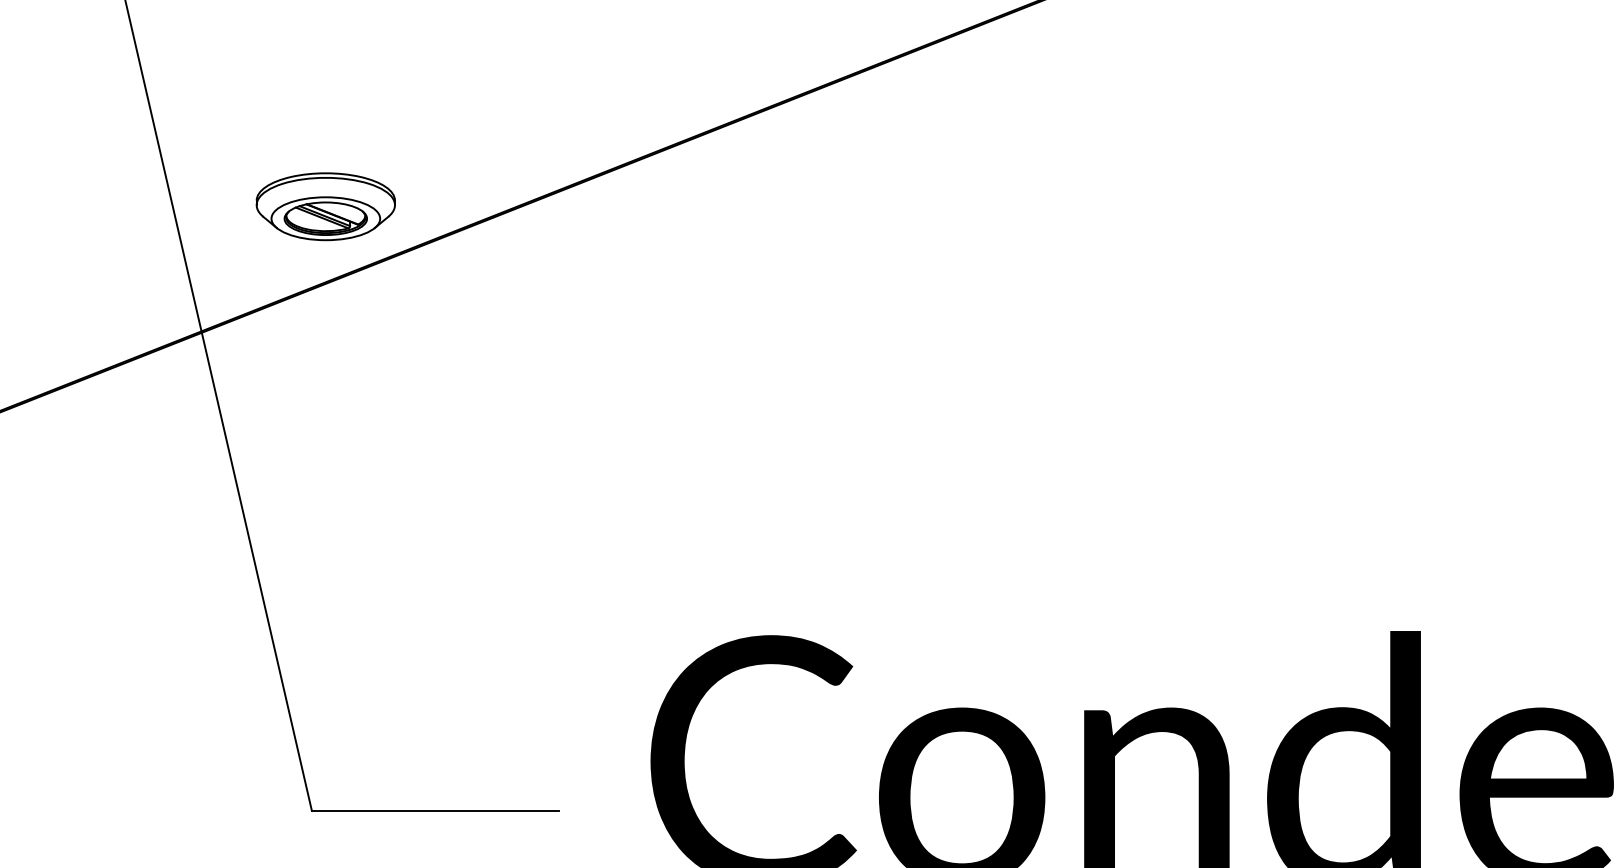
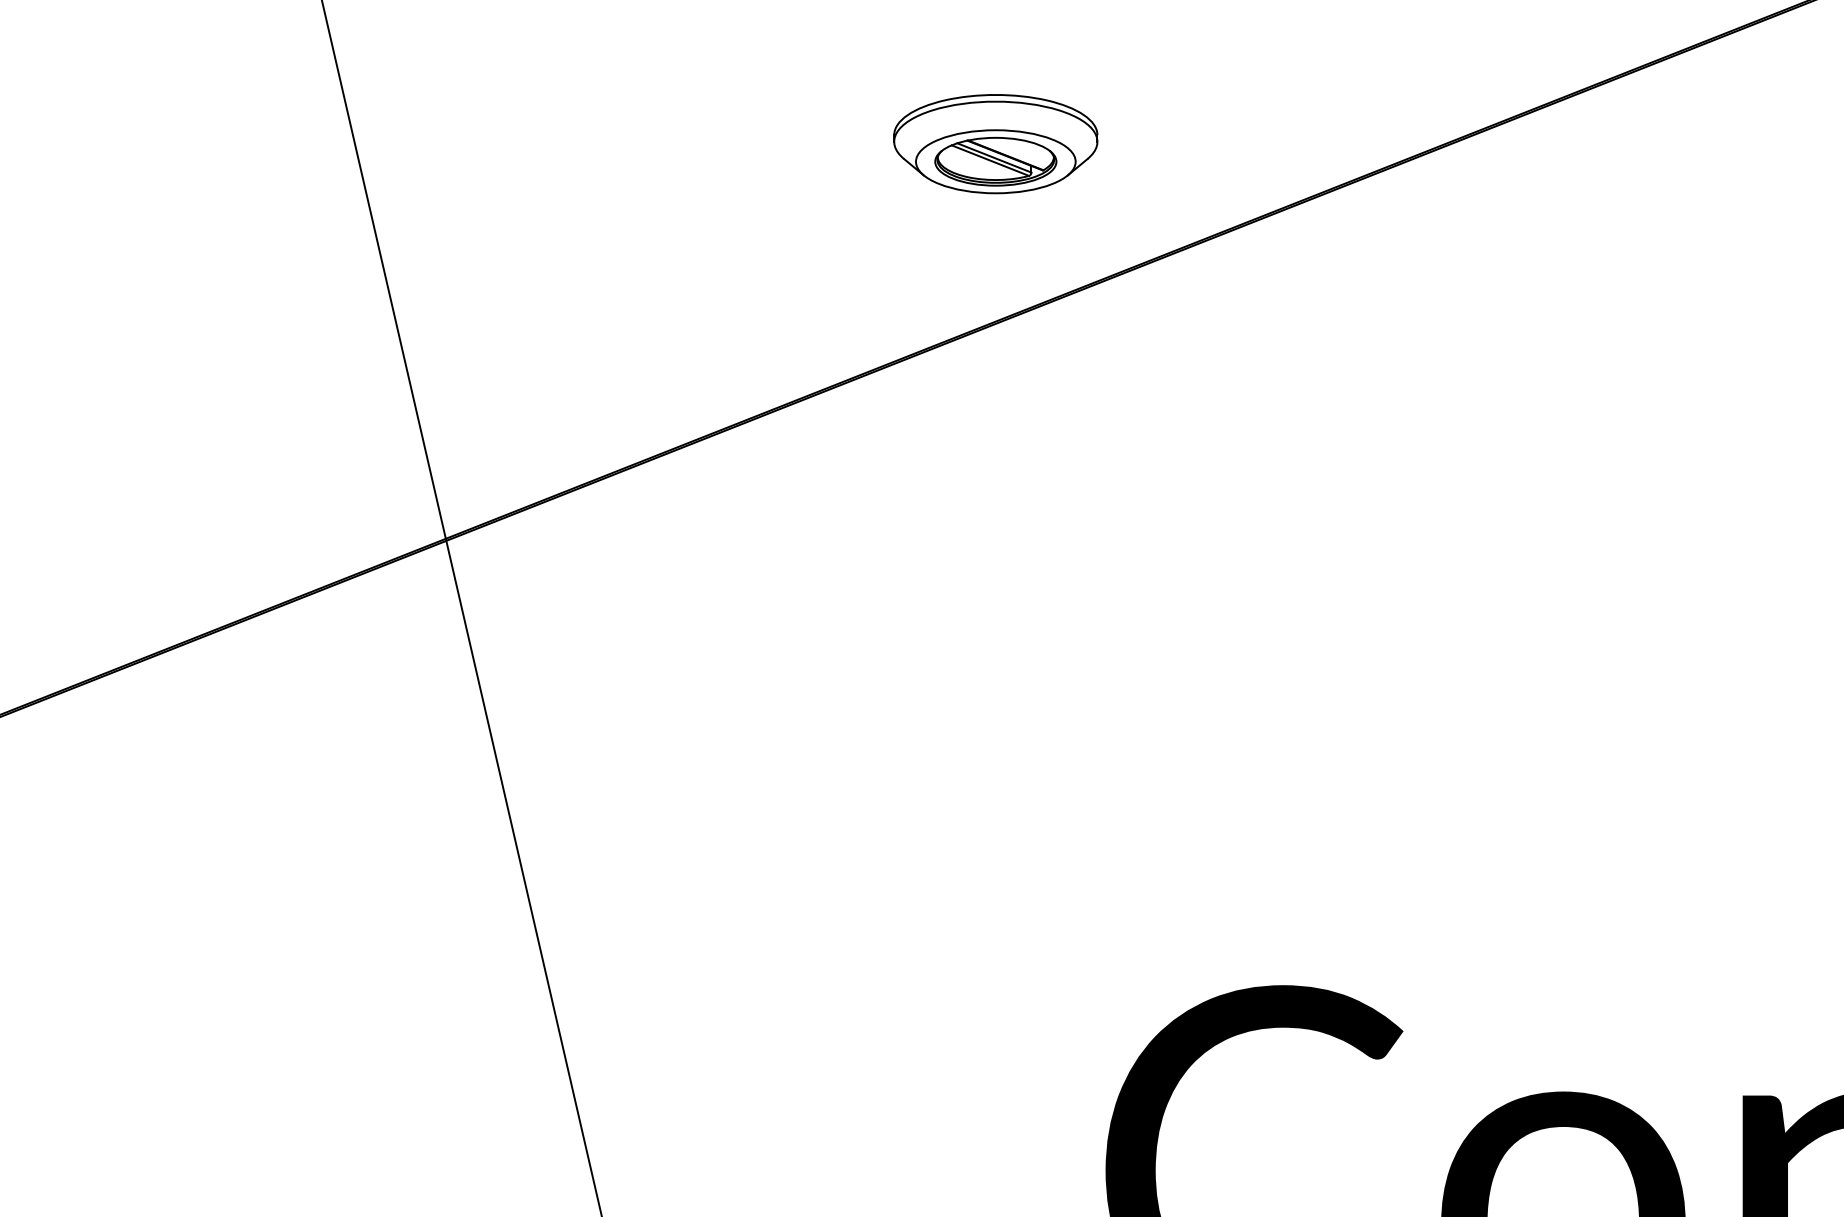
part: (325, 206) -> (995, 143), moved

